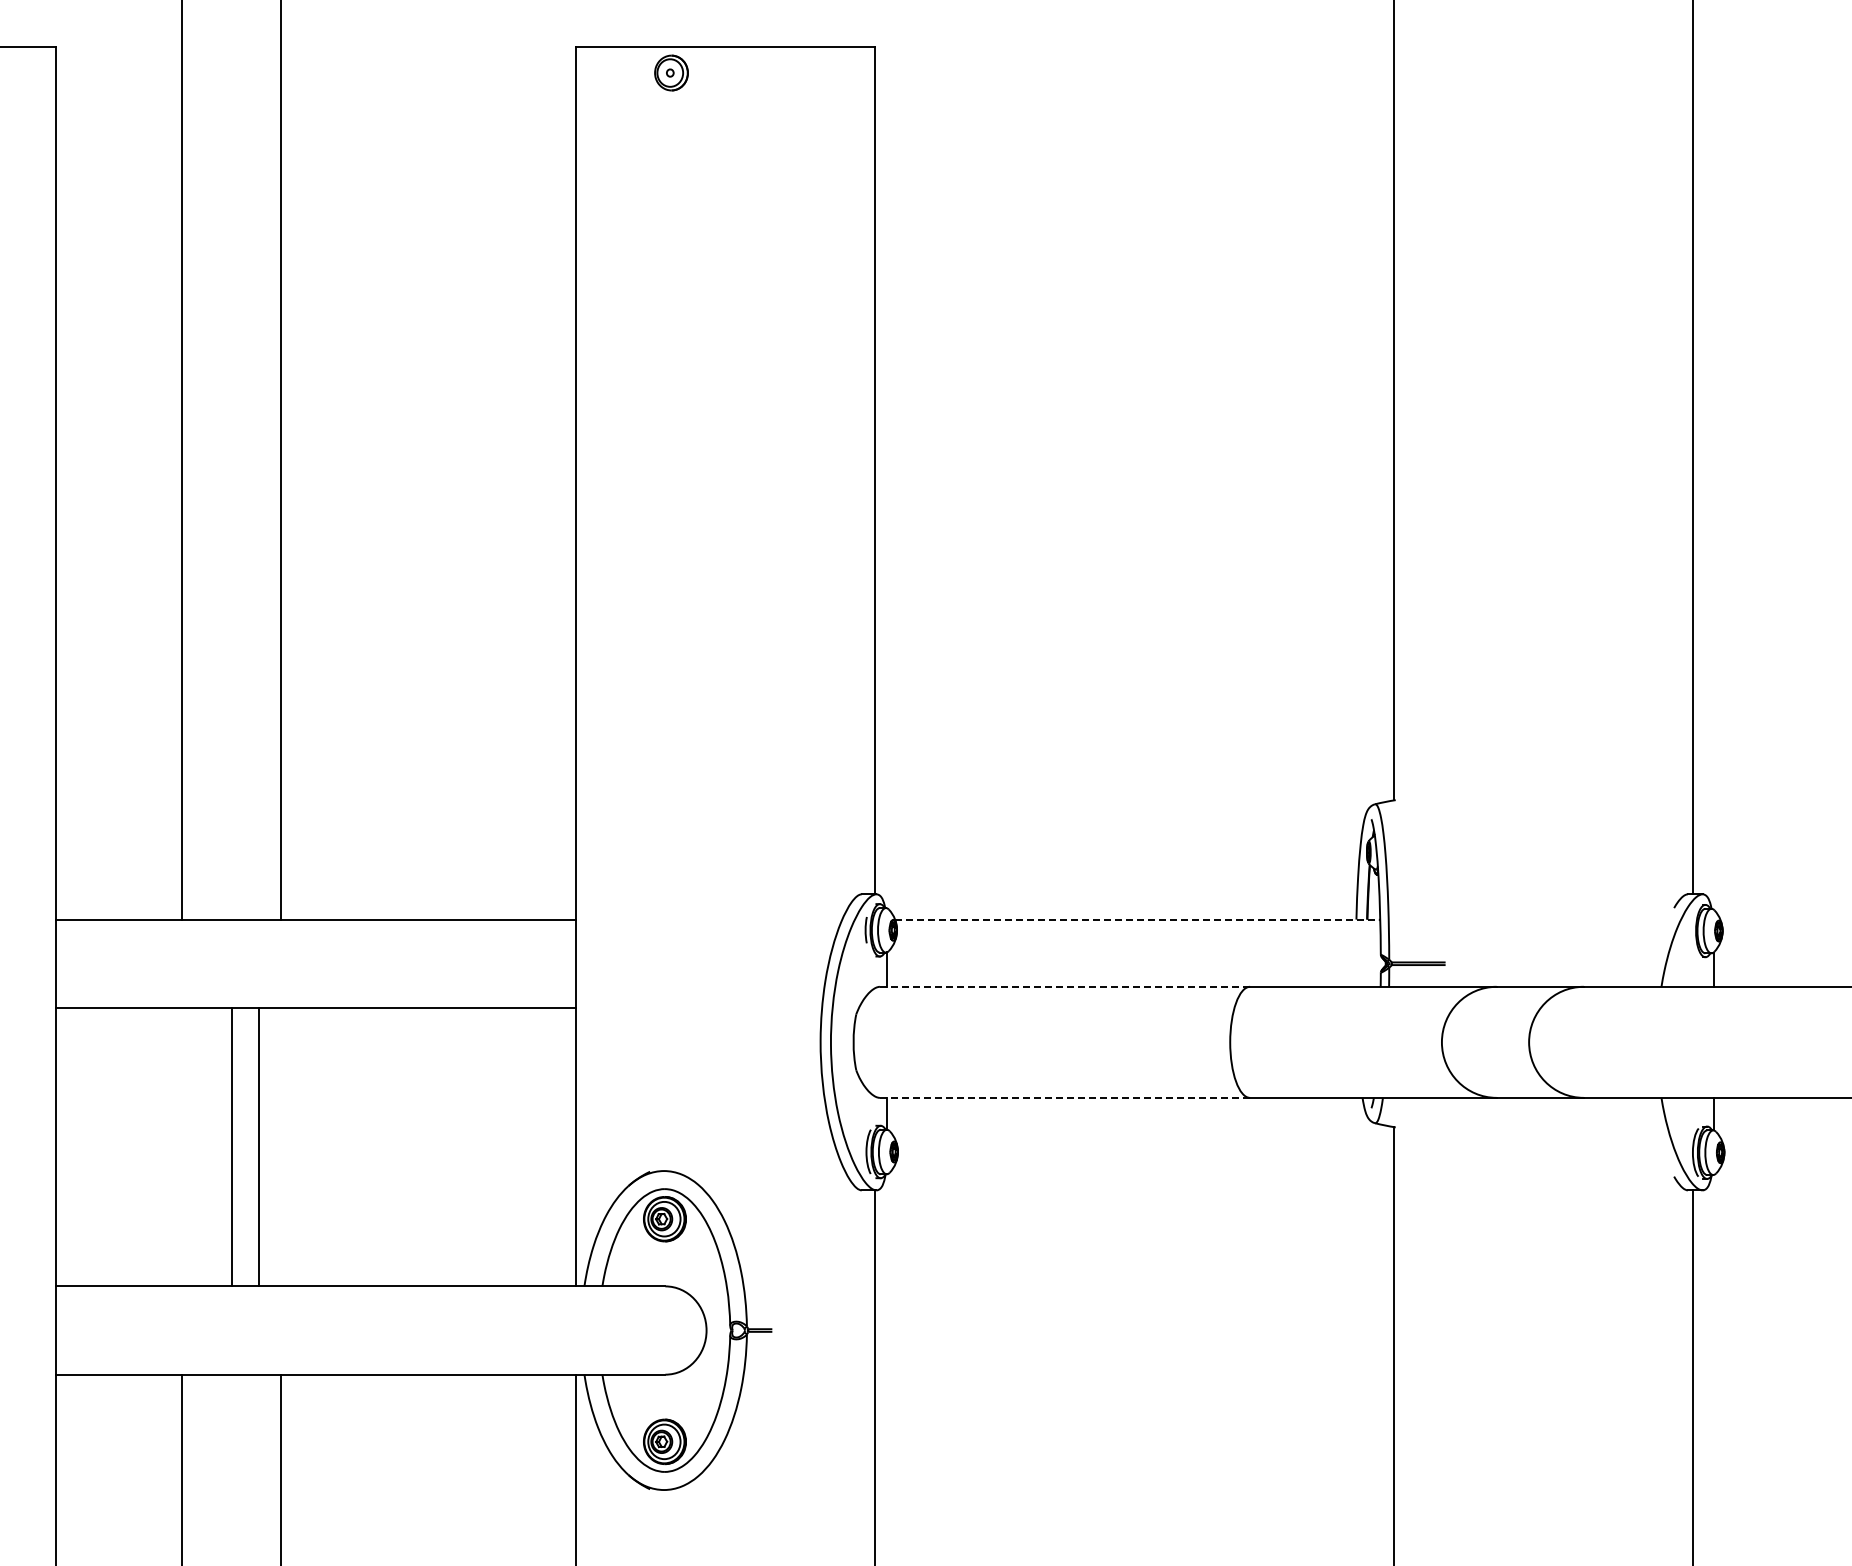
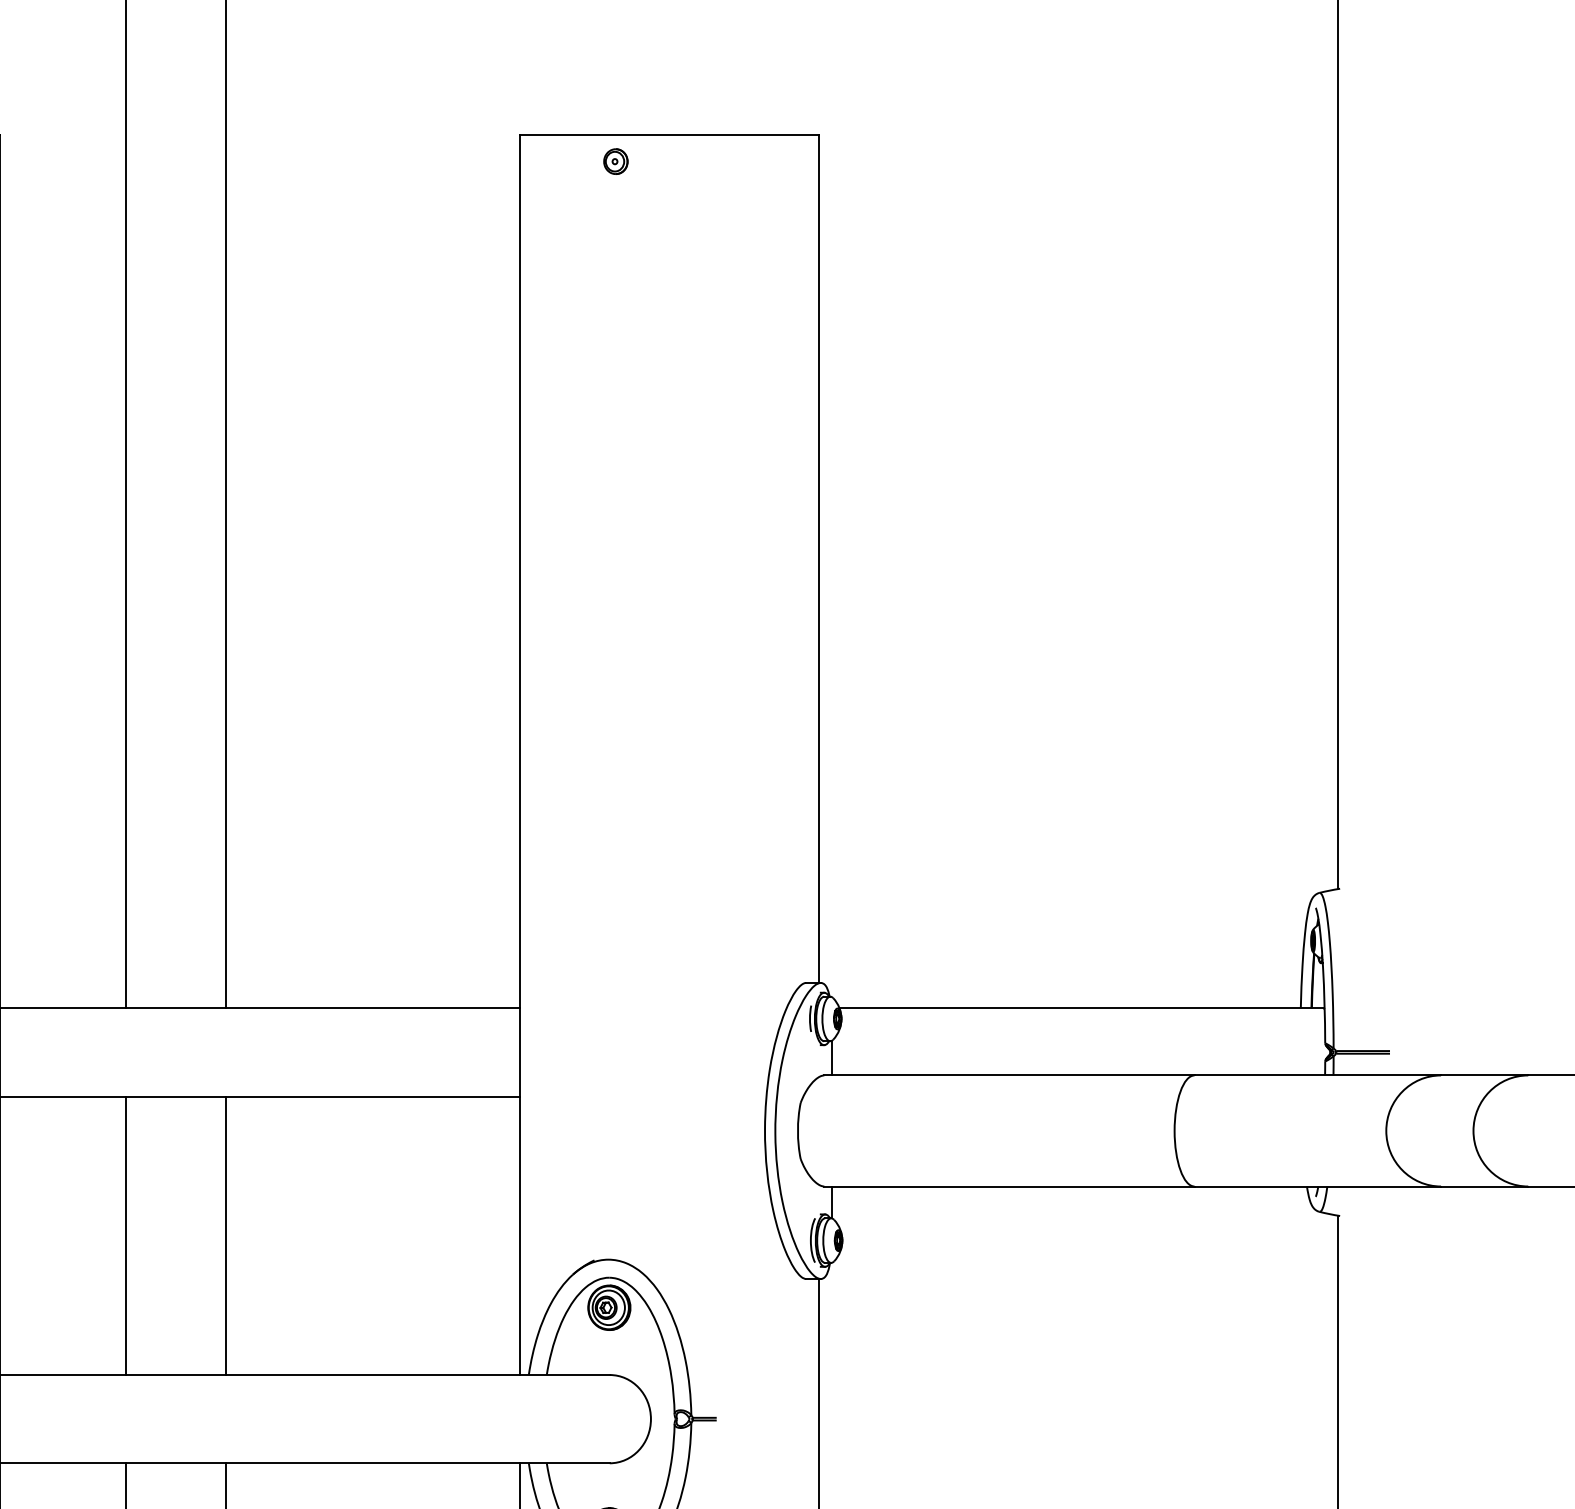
part: (671, 72) -> (615, 161), size x0.71
line: (1136, 919) -> (1080, 1008), dashed -> solid
line: (1065, 986) -> (1009, 1075), dashed -> solid
line: (1065, 1097) -> (1009, 1186), dashed -> solid
line: (232, 1146) -> (225, 1235), moved
line: (258, 1146) -> (125, 1235), moved

